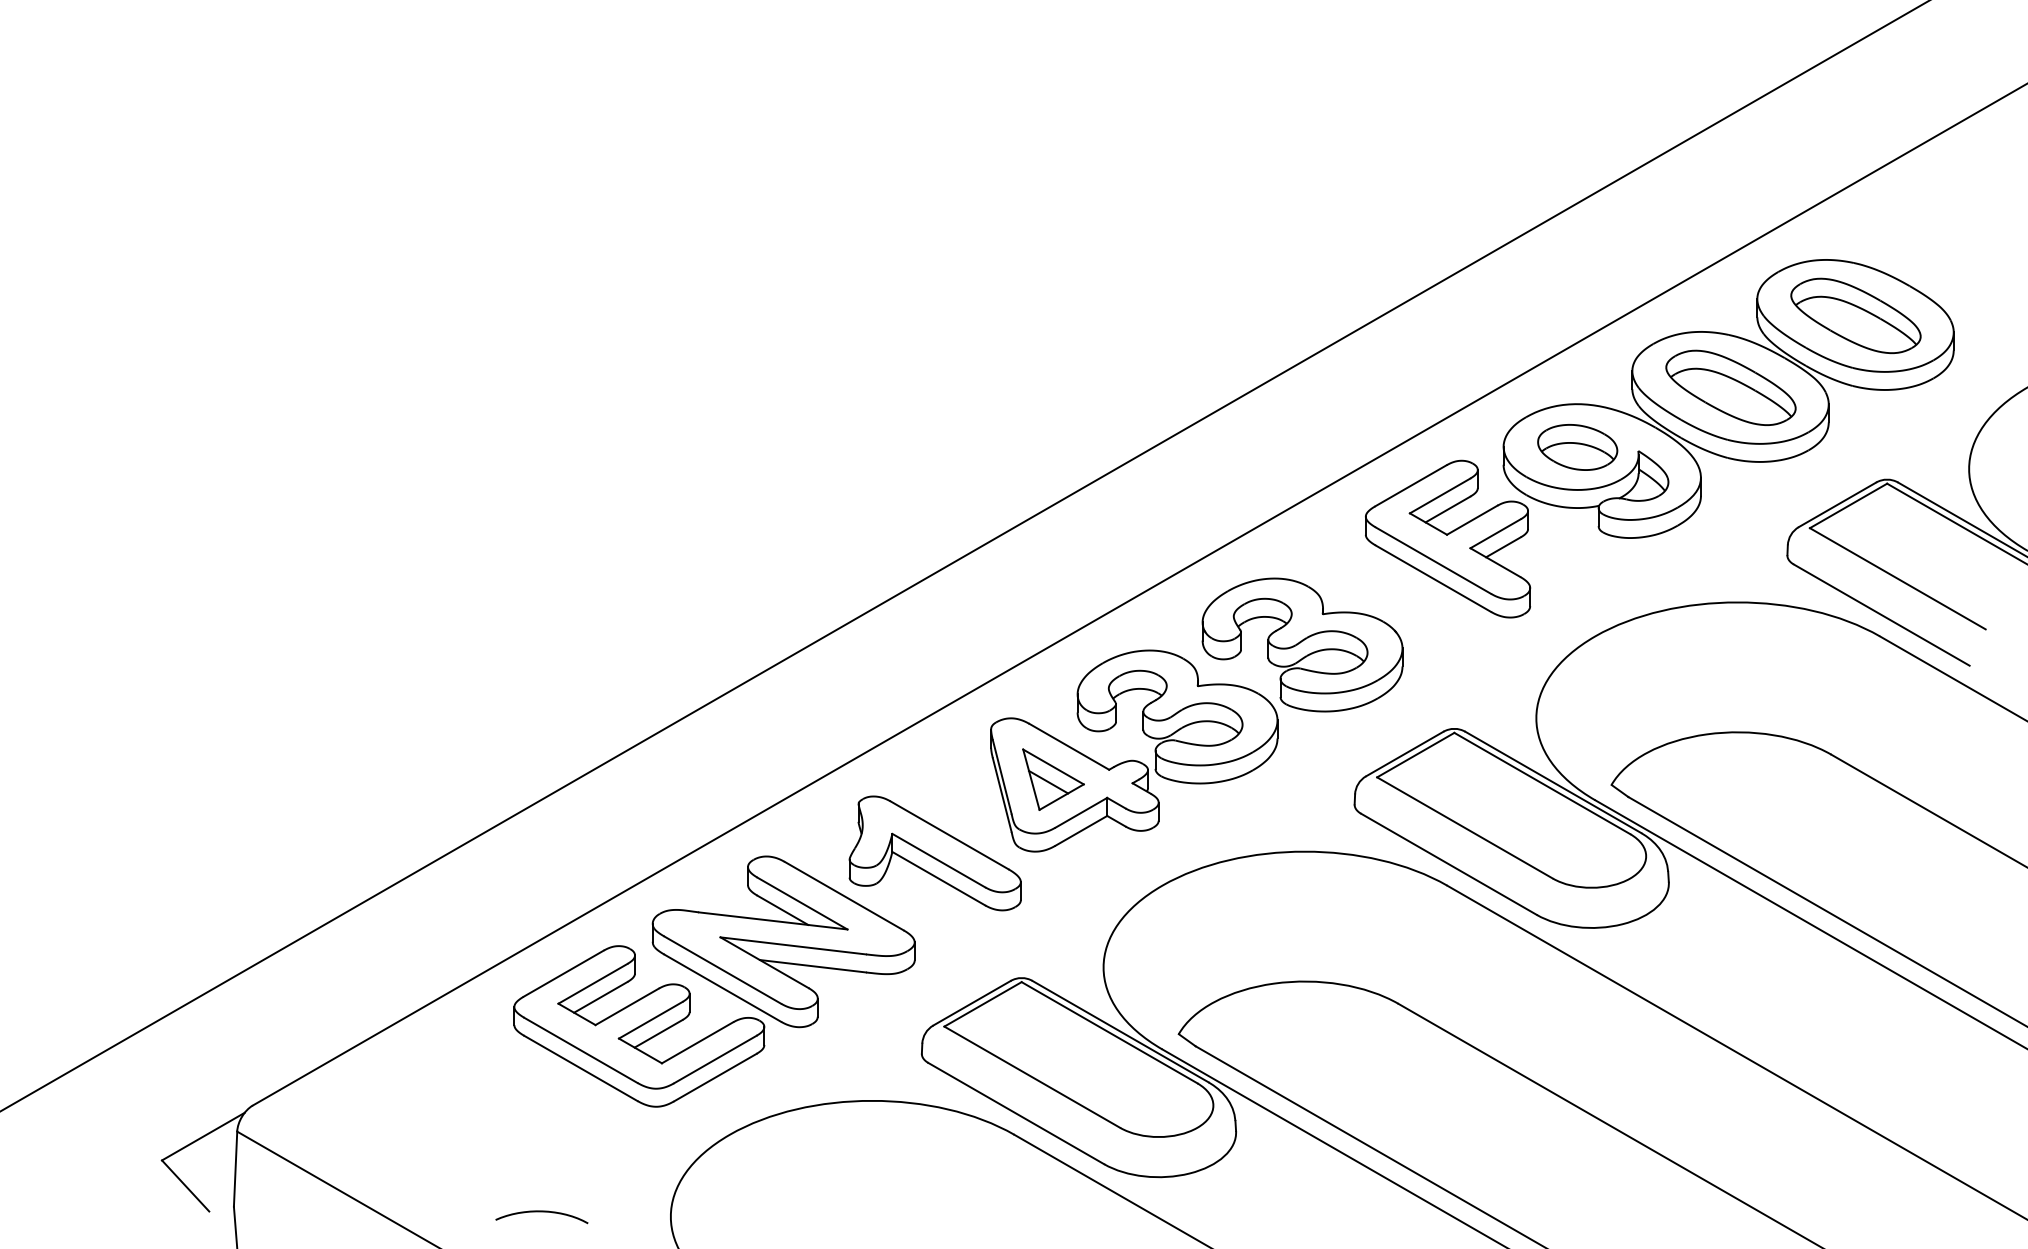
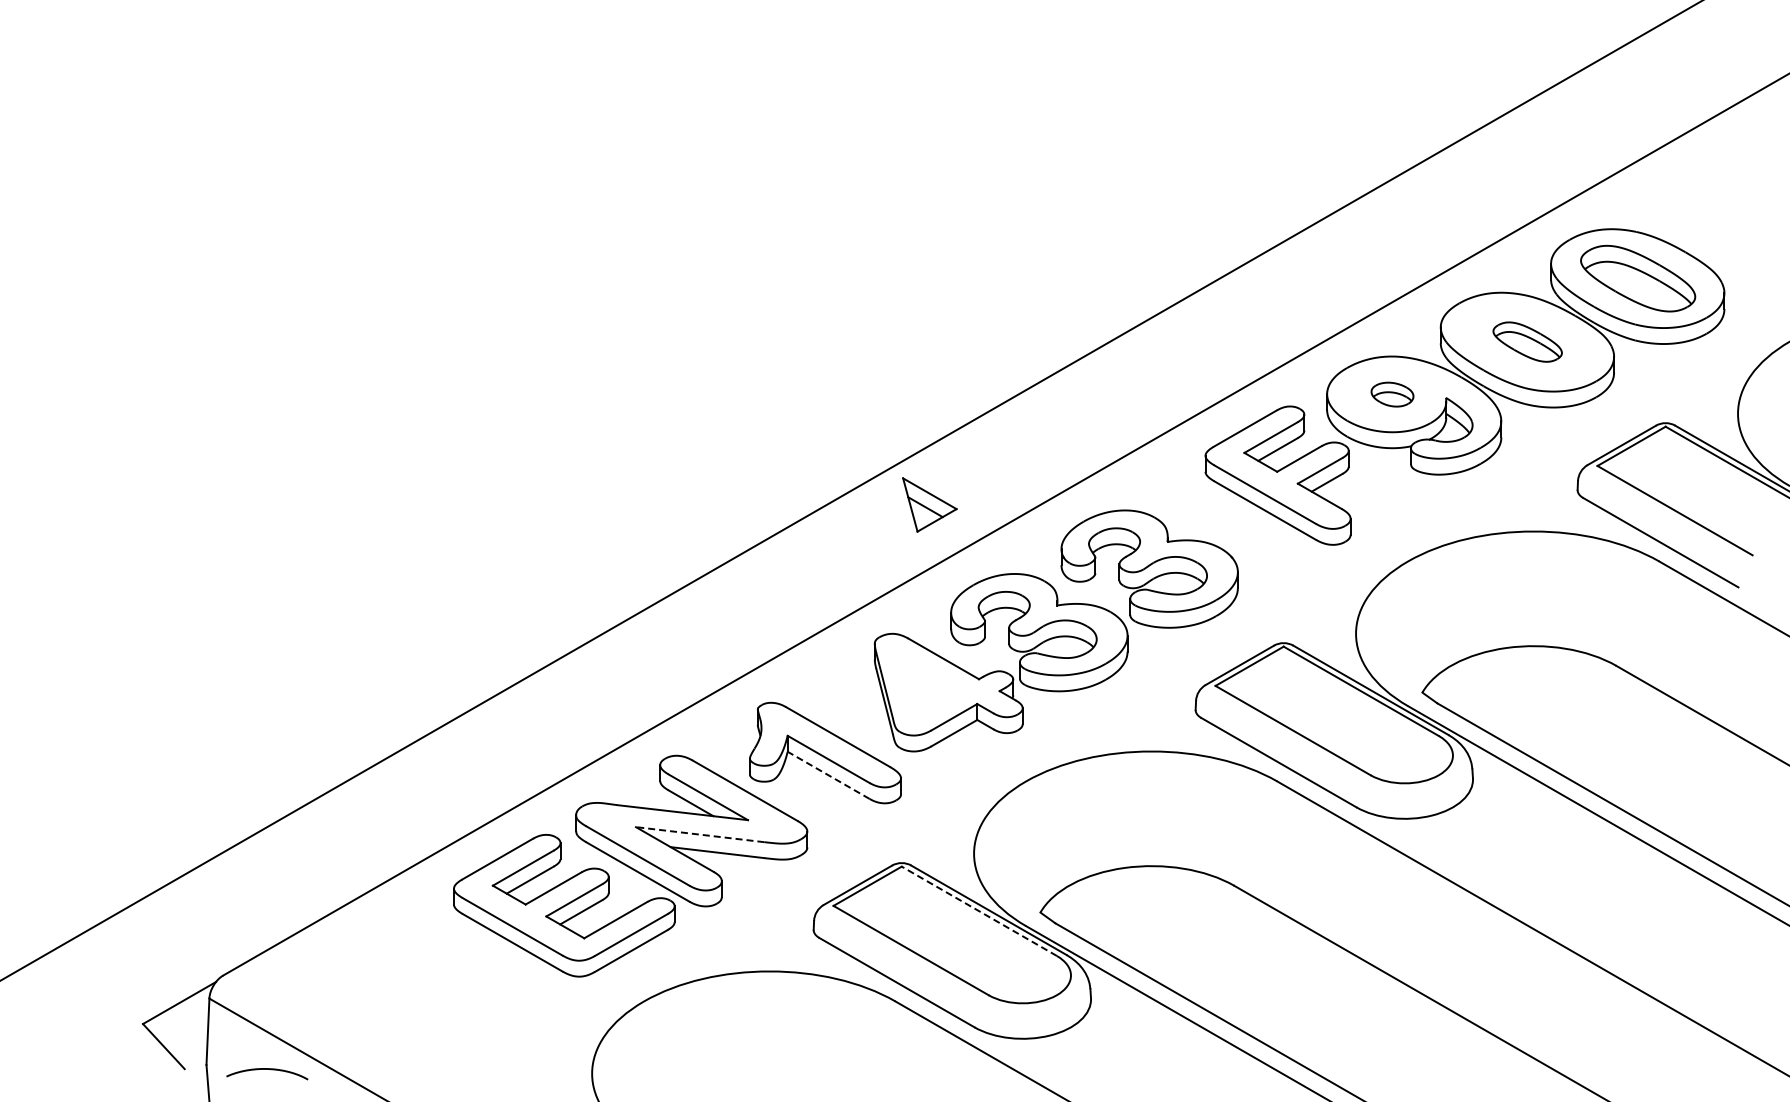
part: (1730, 387) -> (1527, 341), size x0.6
part: (1577, 447) -> (1392, 394), size x0.6
part: (1053, 779) -> (929, 504), moved
line: (938, 878) -> (828, 775), solid -> dashed
line: (793, 945) -> (700, 834), solid -> dashed
line: (1108, 1032) -> (978, 911), solid -> dashed
curve: (542, 1211) -> (267, 1069), moved

